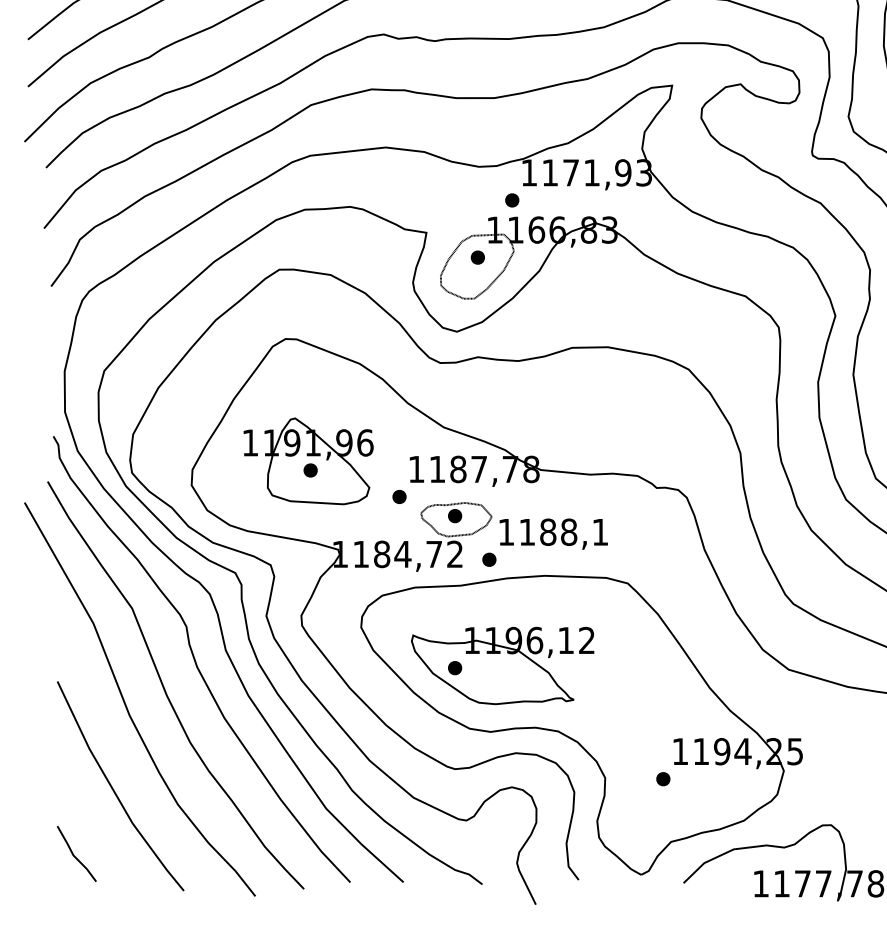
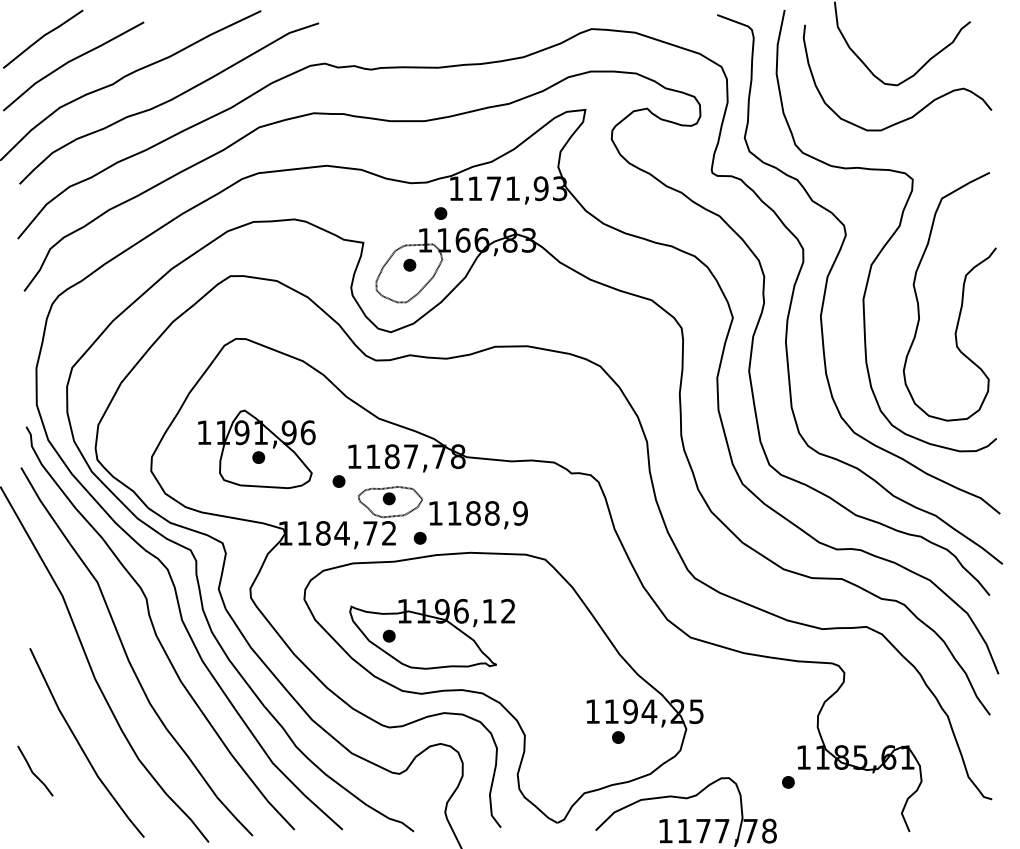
text: (600, 532) -> (520, 513), 1188,1 -> 1188,9
part: (663, 779) -> (618, 737), moved
line: (74, 855) -> (33, 772), moved

